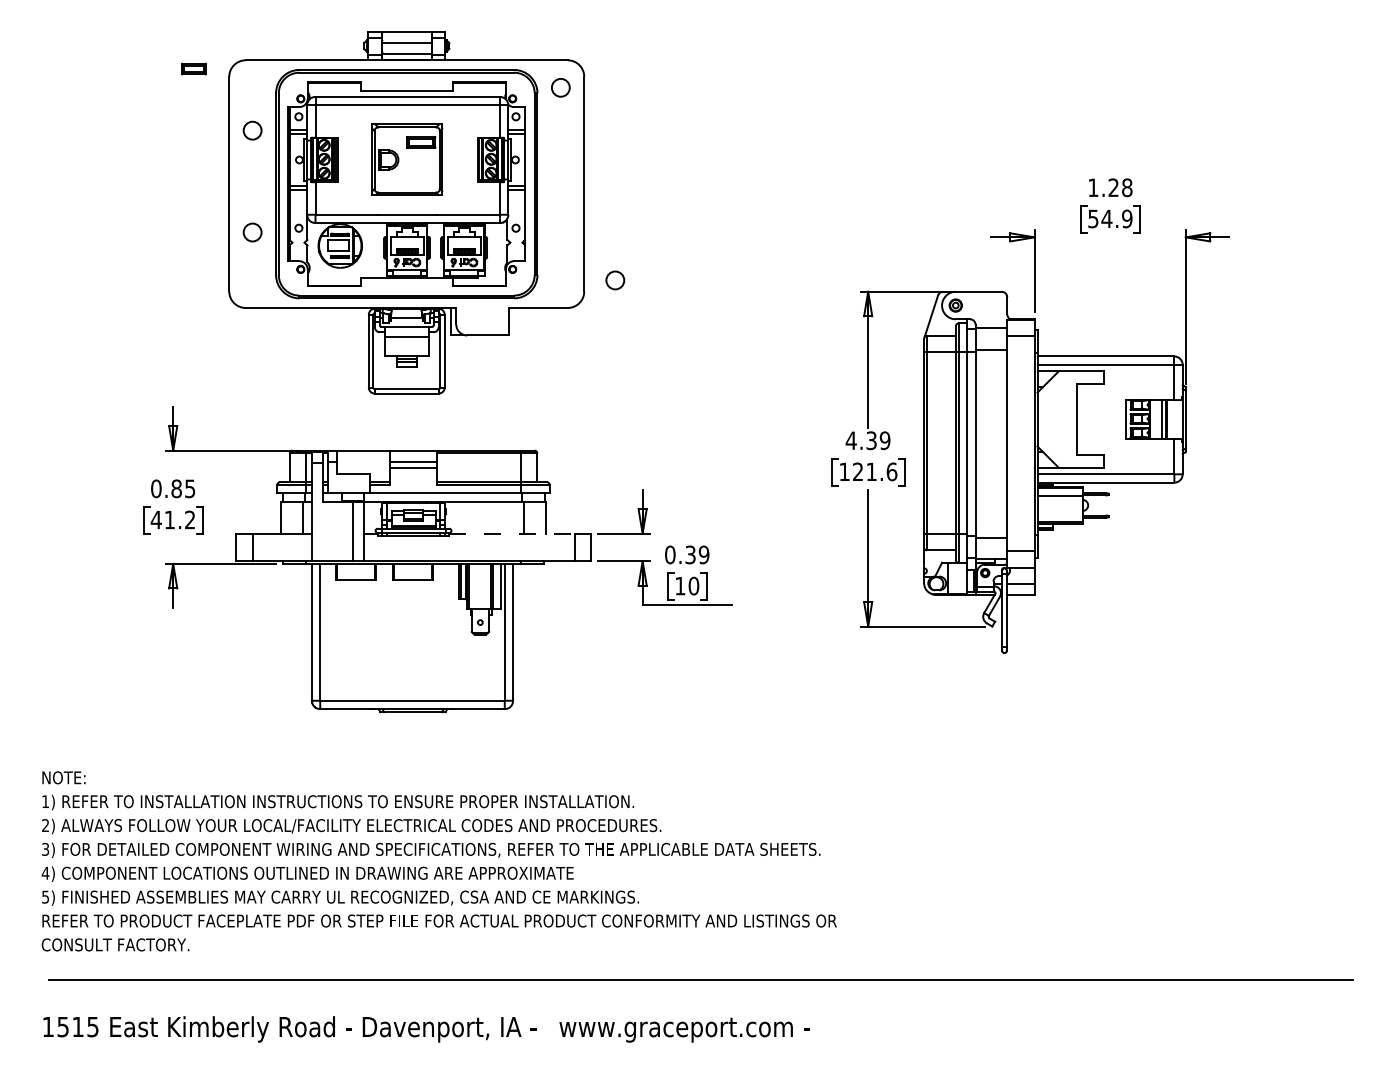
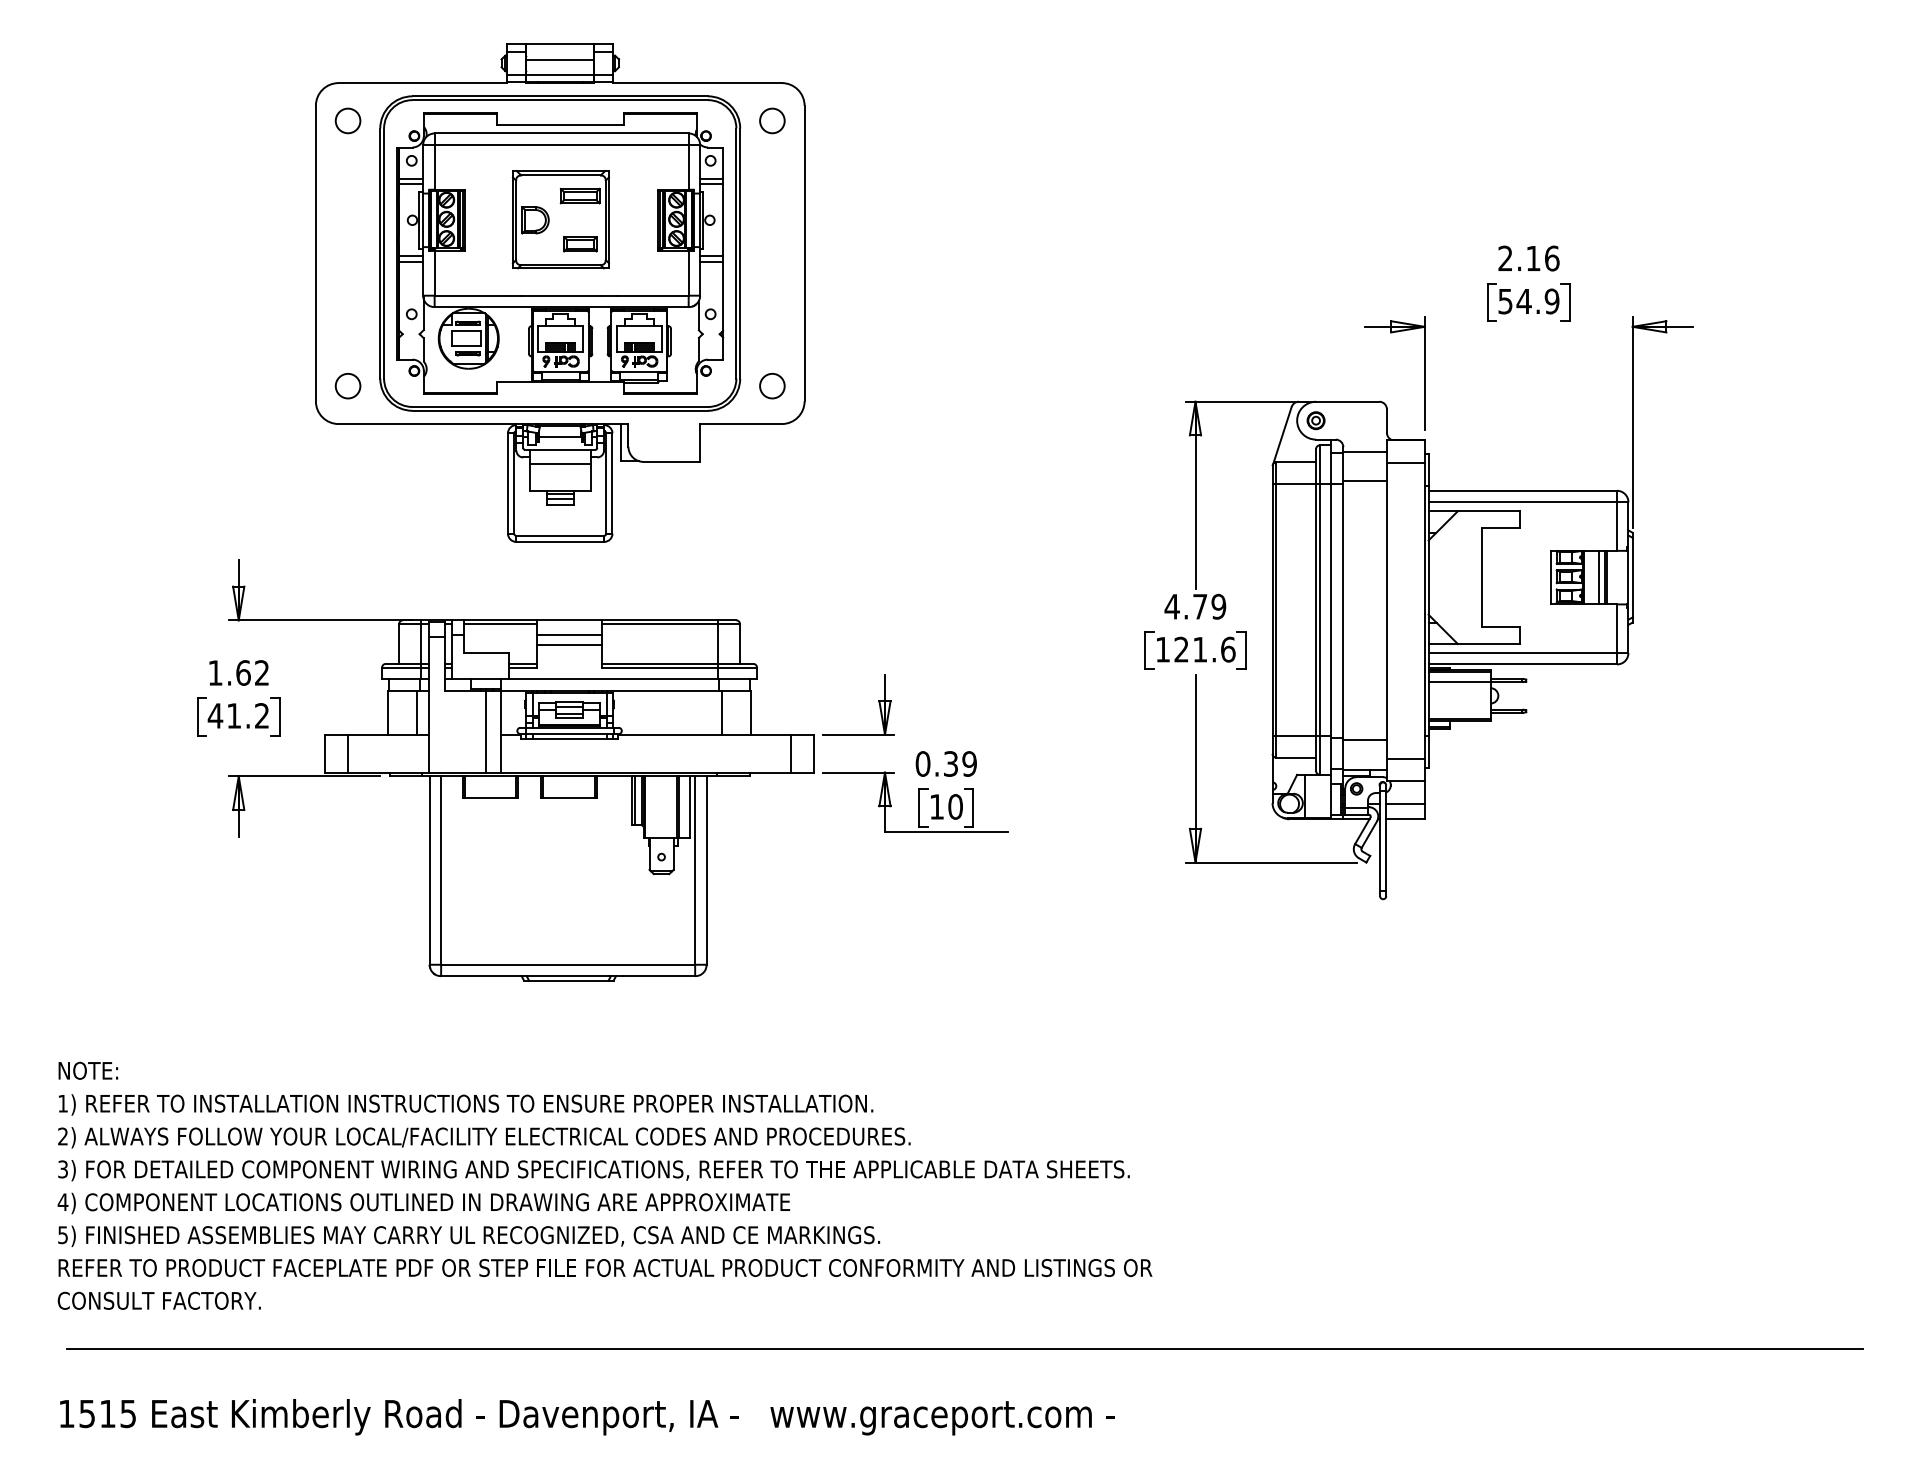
part: (194, 69) -> (580, 244), moved
circle: (252, 130) -> (347, 120), moved
text: (1110, 187) -> (1528, 258), 1.28 -> 2.16
circle: (252, 232) -> (347, 386), moved
circle: (615, 280) -> (772, 386), moved
text: (871, 440) -> (1200, 606), 4.39 -> 4.79
line: (363, 453) -> (500, 624), added
text: (173, 488) -> (238, 672), 0.85 -> 1.62
line: (511, 533) -> (704, 734), dashed -> solid

